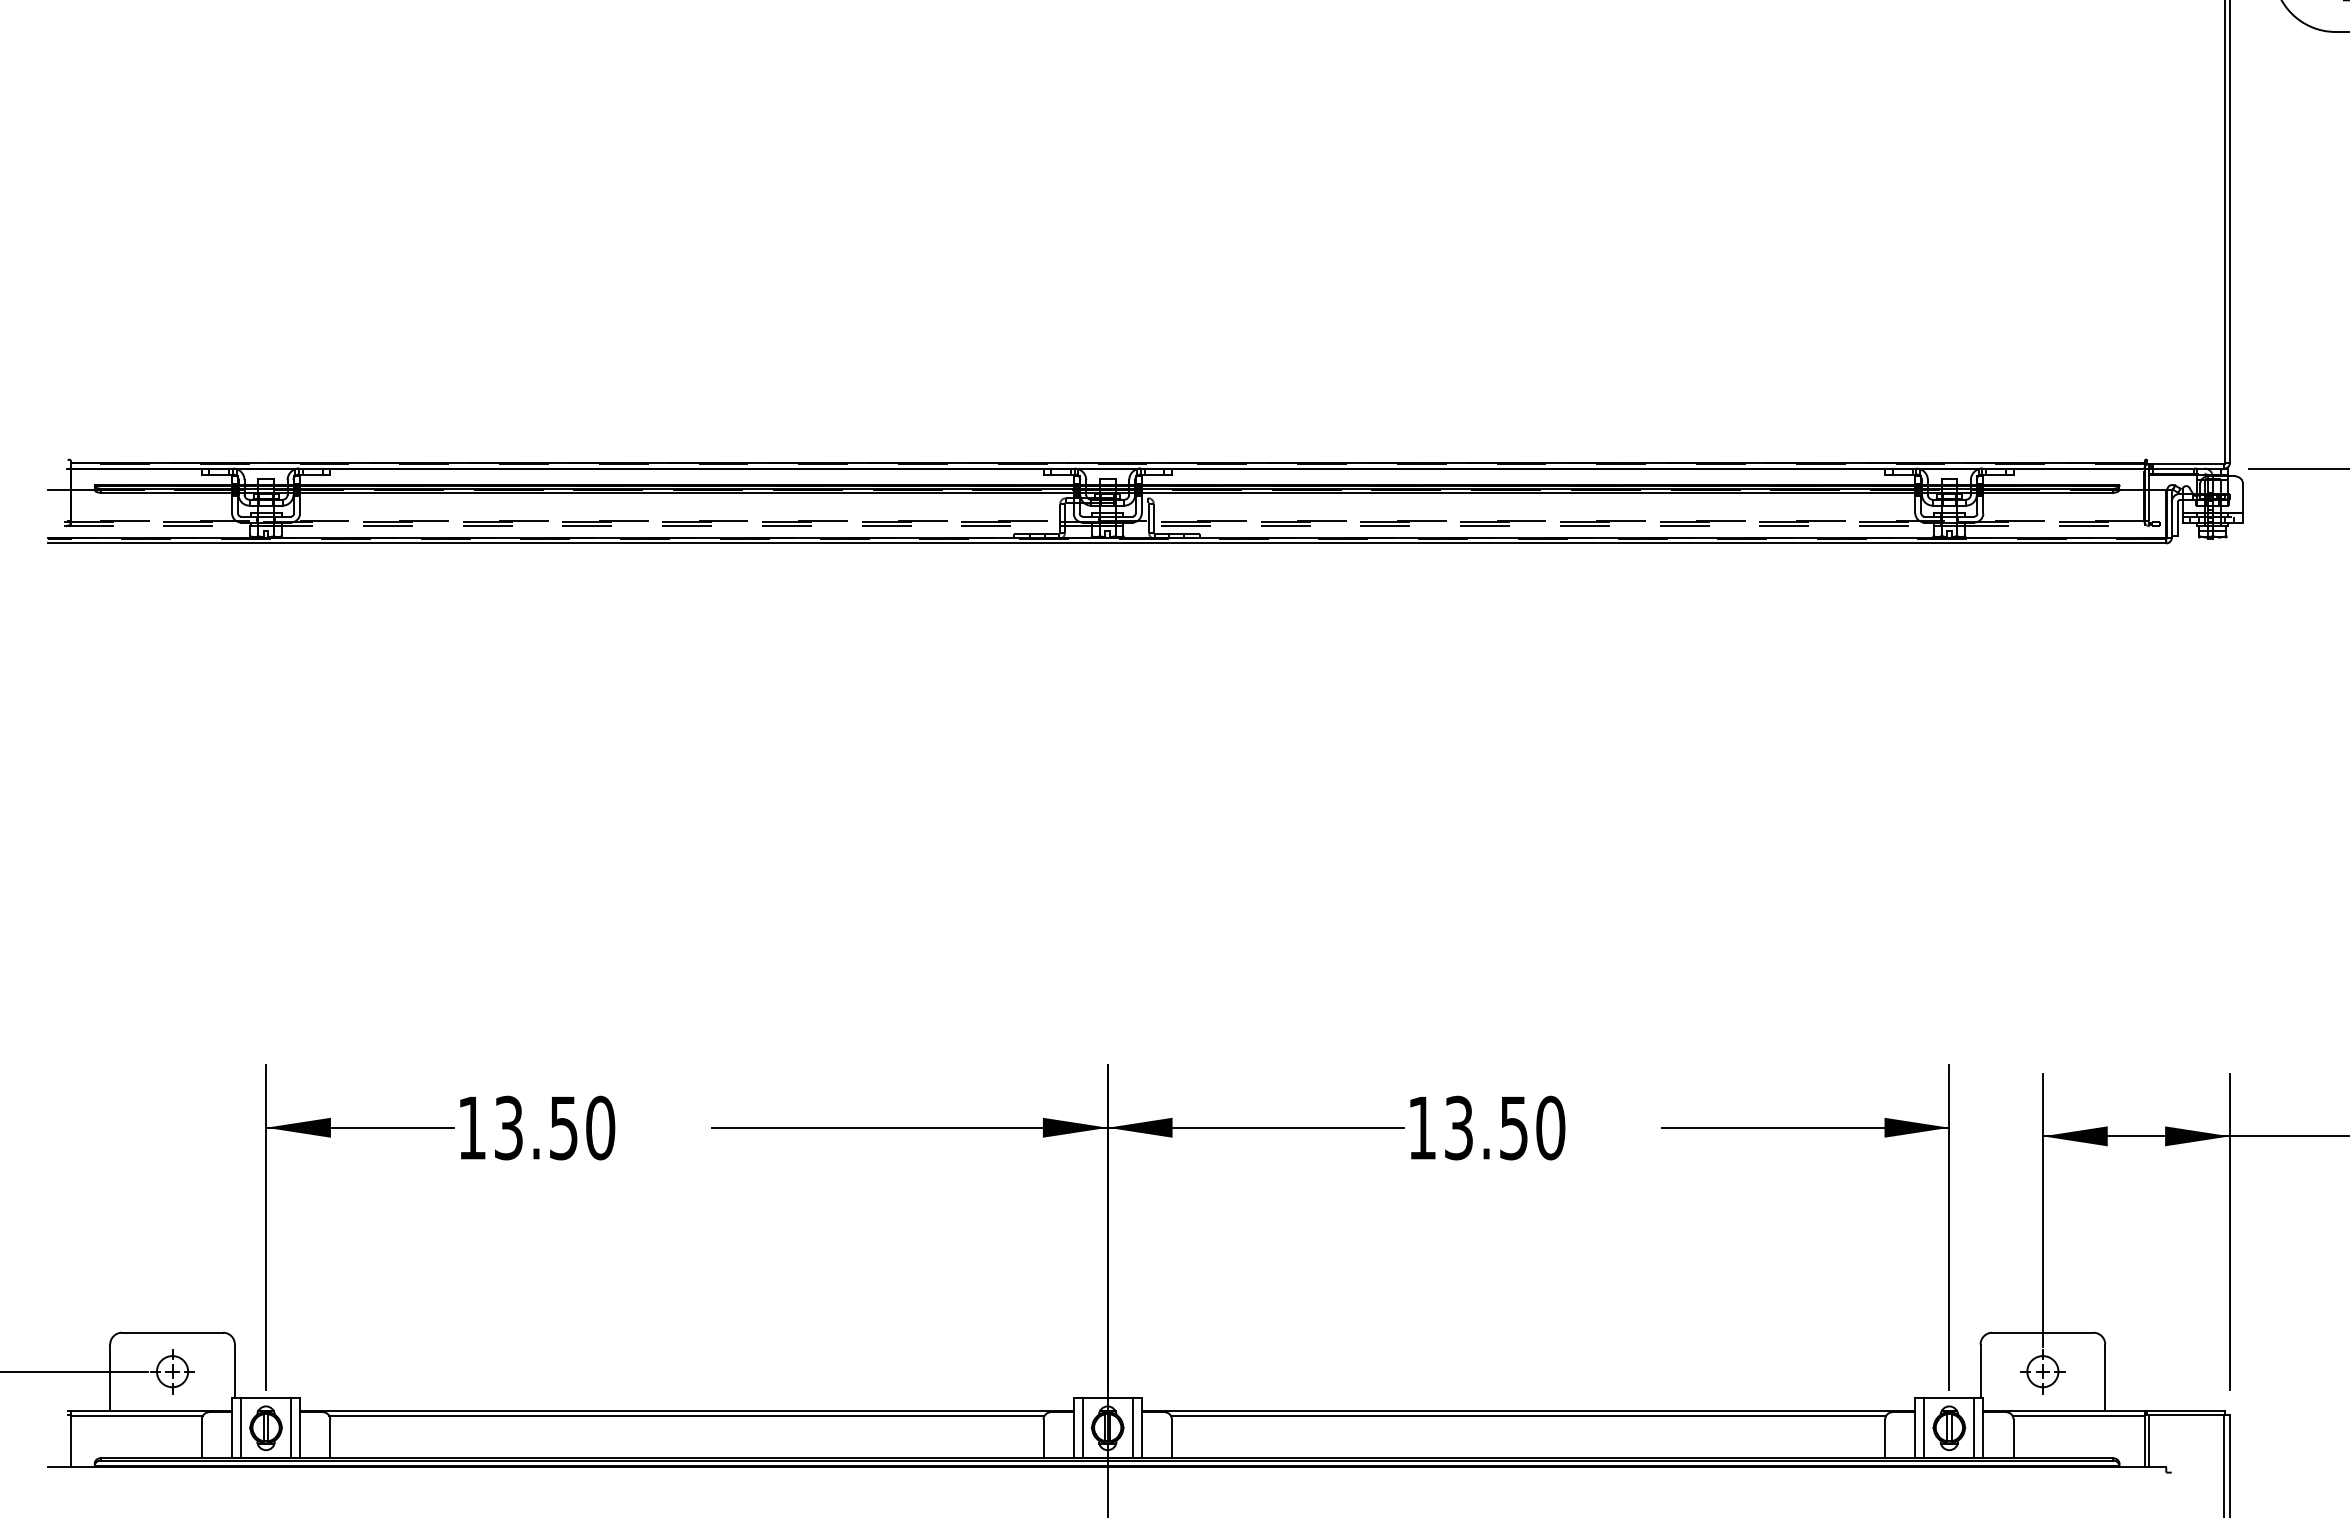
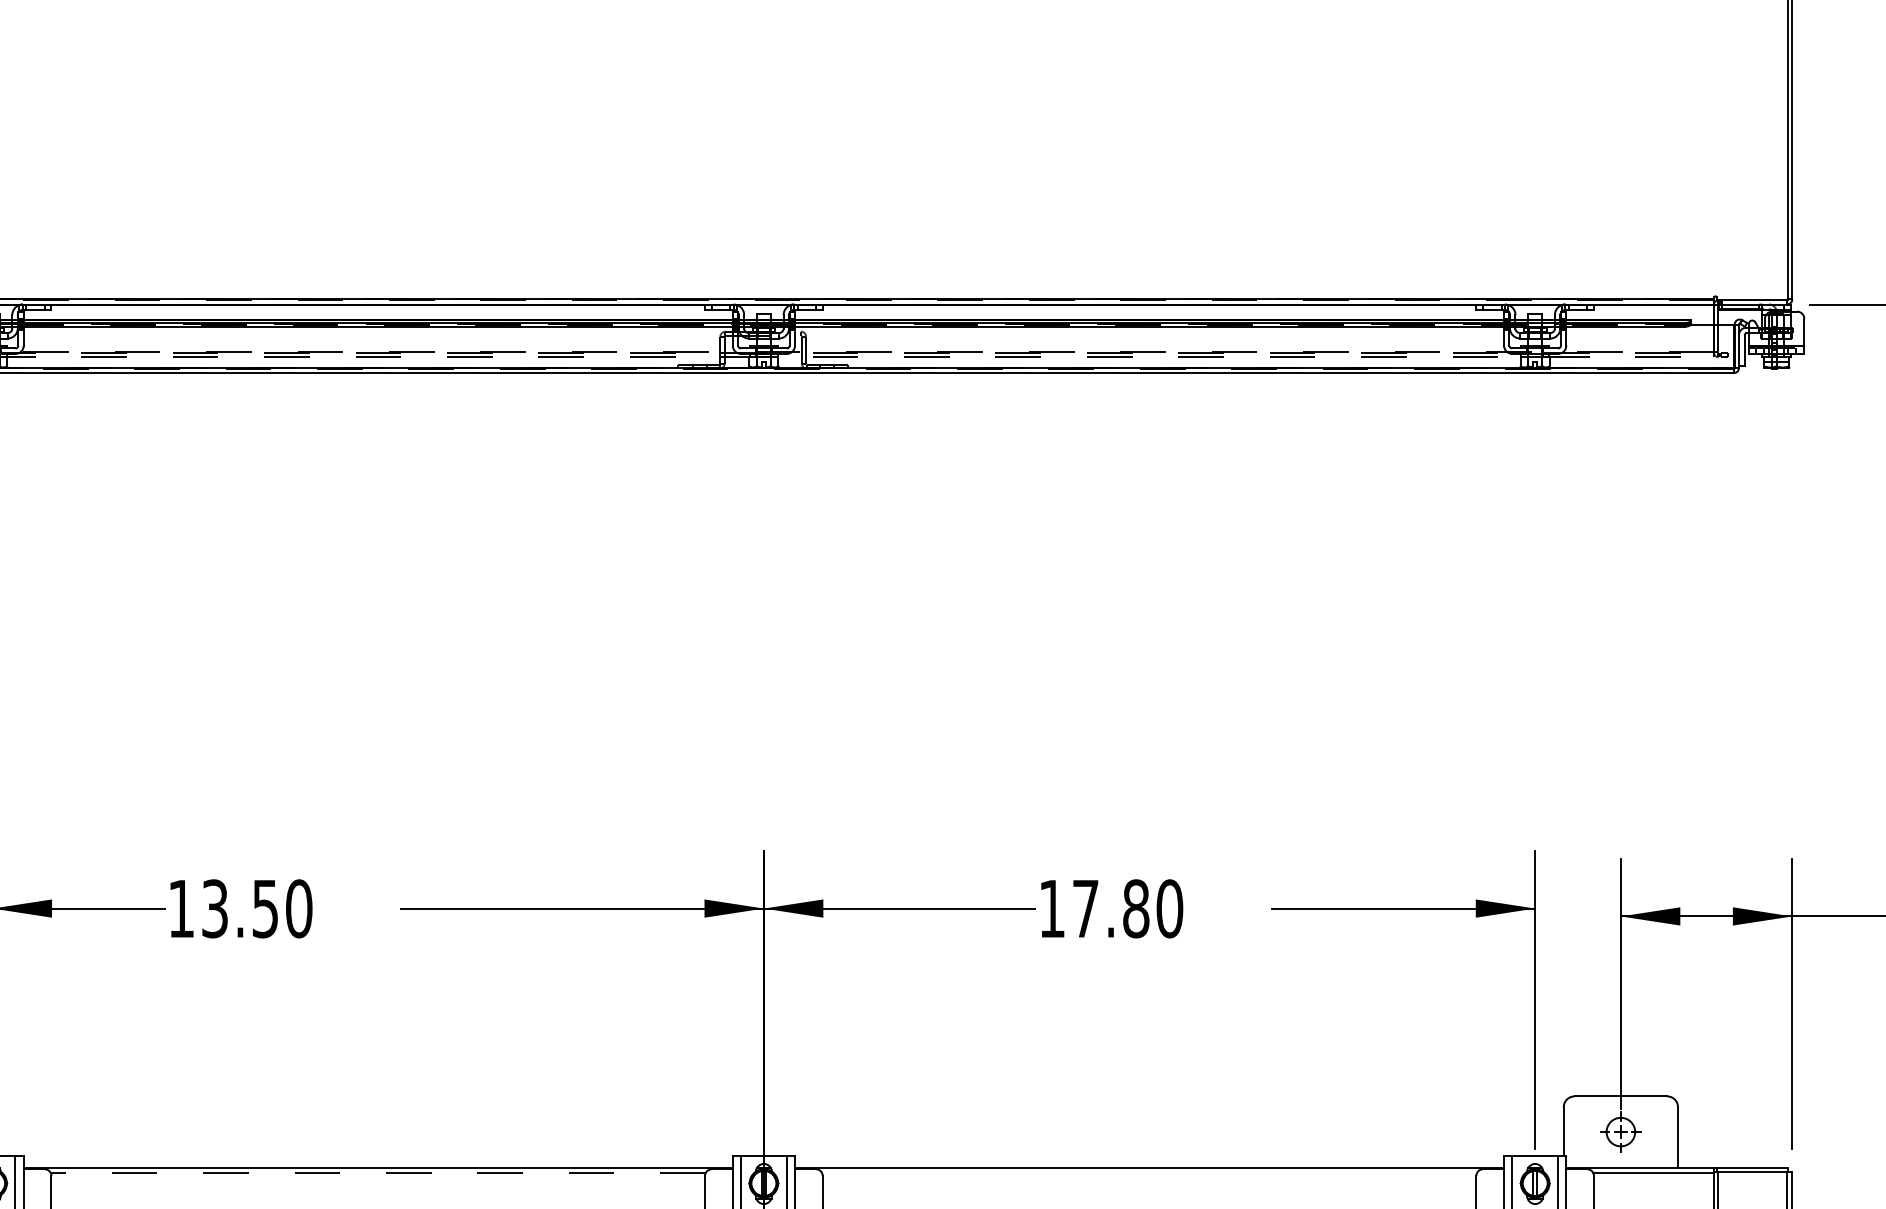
text: (1486, 1127) -> (1111, 908), 13.50 -> 17.80
line: (686, 1416) -> (377, 1173), solid -> dashed
line: (1528, 1416) -> (1149, 1173), removed

